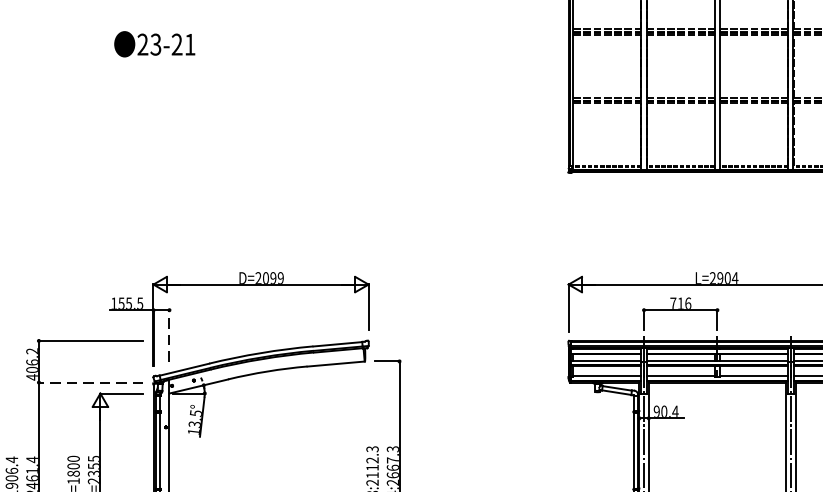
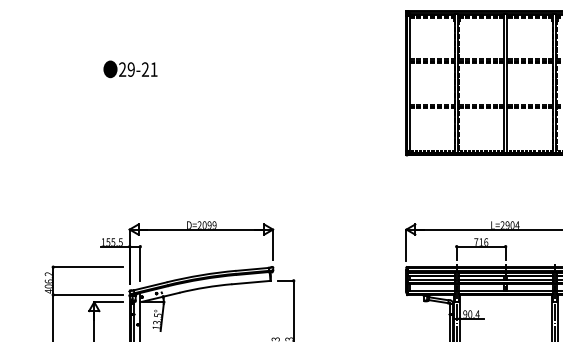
text: (154, 44) -> (130, 69), 23-21 -> 29-21
line: (169, 335) -> (140, 263), dashed -> solid
line: (91, 381) -> (88, 294), dashed -> solid

